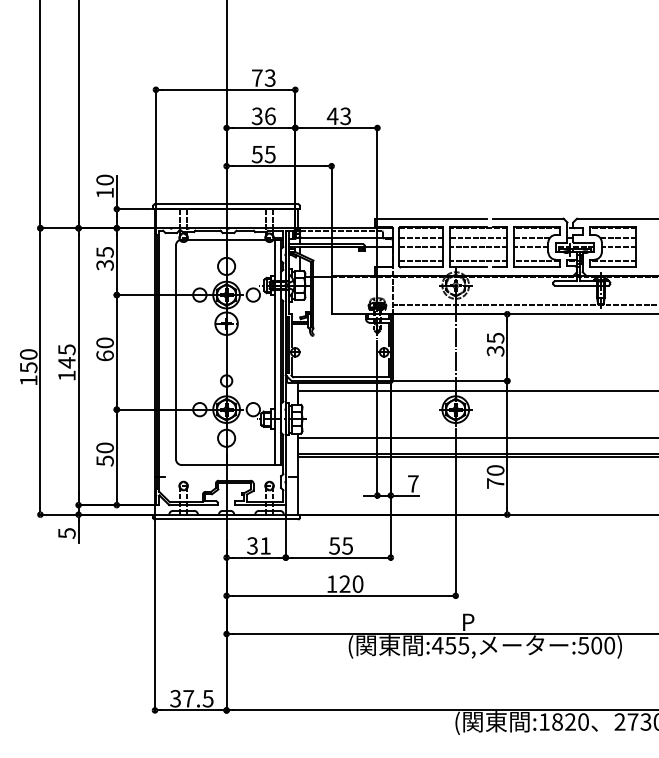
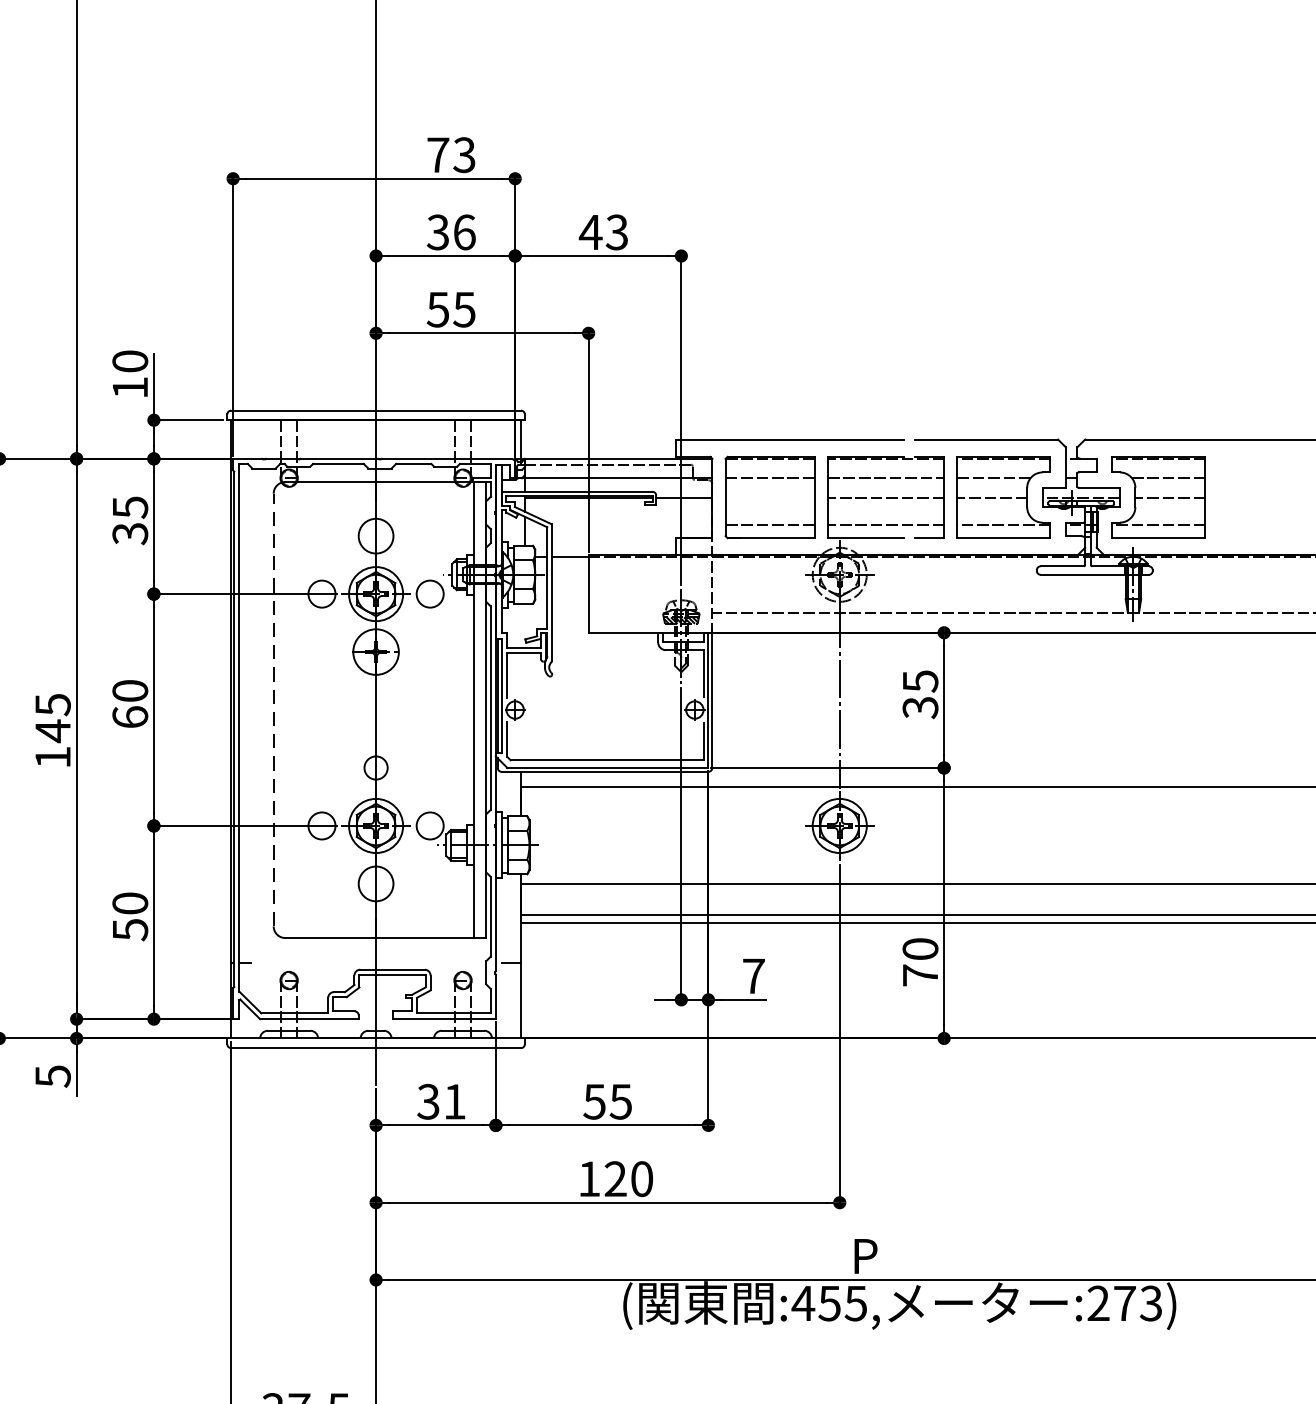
line: (421, 247) -> (770, 497), removed
line: (176, 352) -> (274, 710), solid -> dashed
text: (596, 645) -> (1124, 1303), :500) -> :273)

